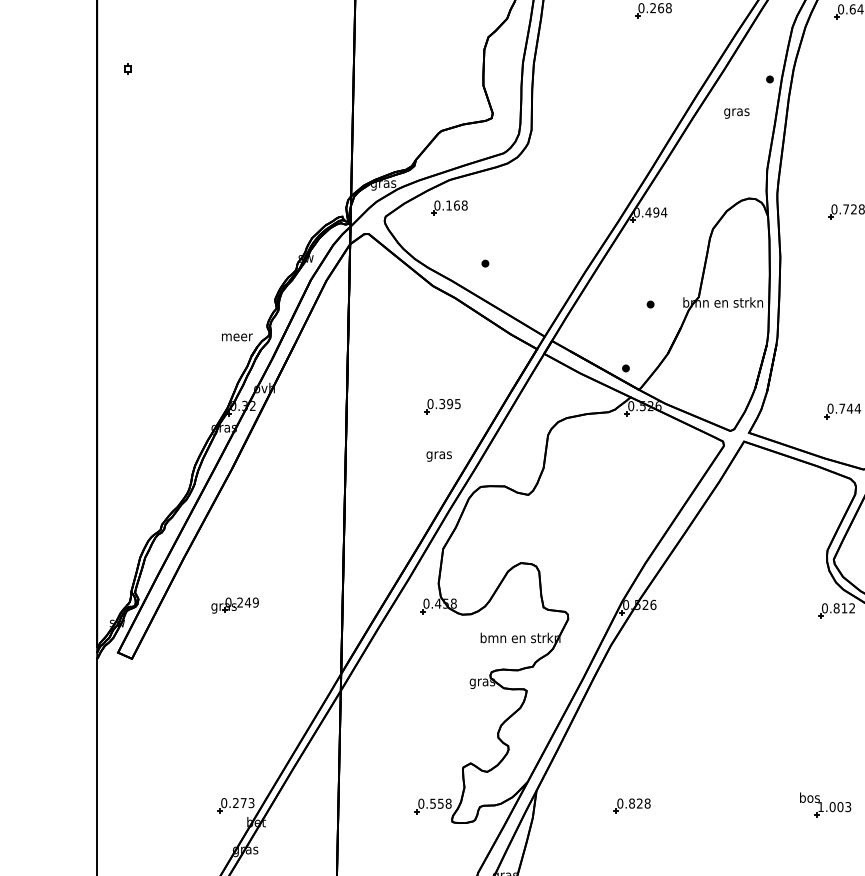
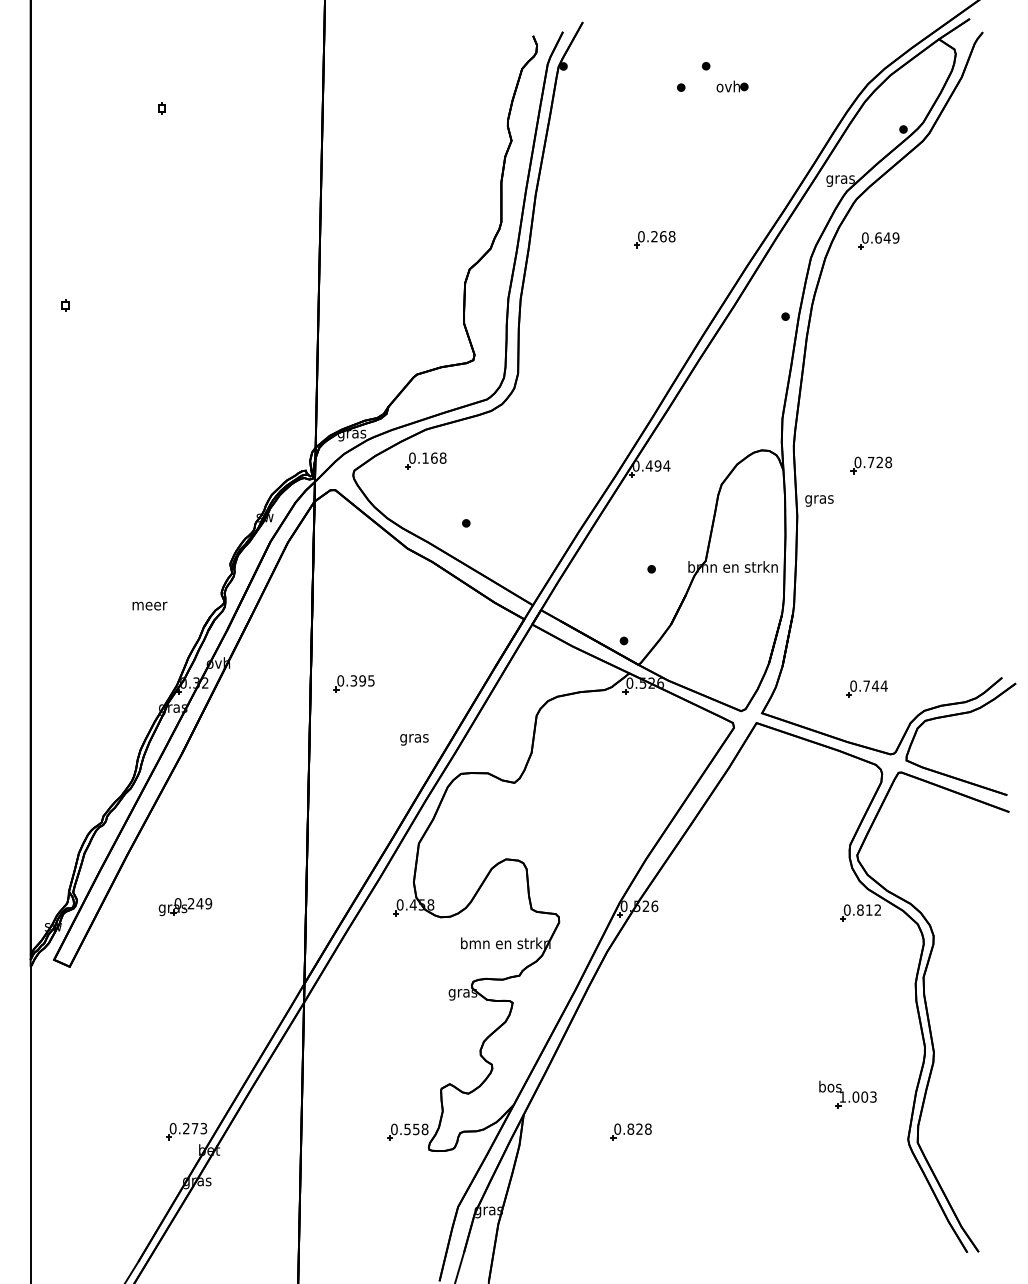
text: (736, 113) -> (819, 500), moved
text: (236, 336) -> (149, 605), moved
part: (441, 406) -> (353, 683), moved
part: (825, 804) -> (847, 1094), moved

